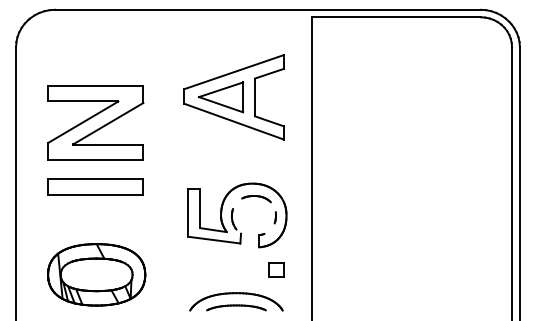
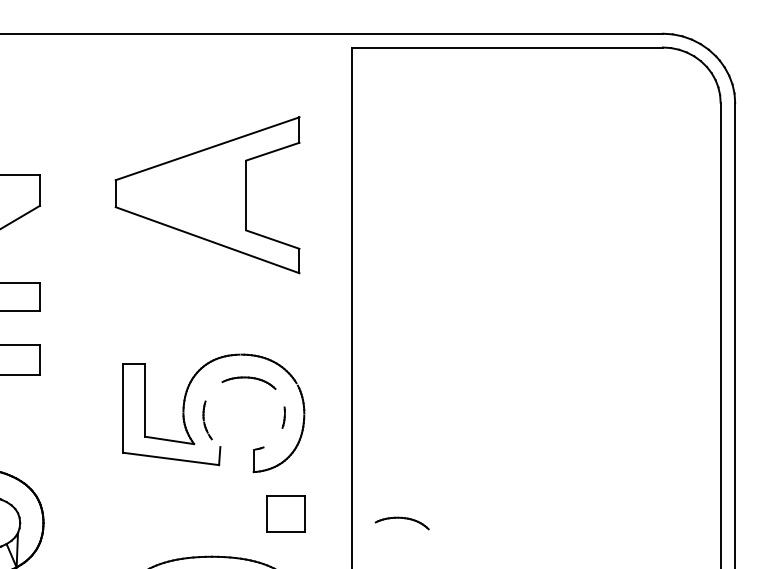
part: (221, 97) -> (184, 195), removed
part: (276, 269) -> (285, 513), size x1.4
part: (339, 275) -> (402, 524), added

